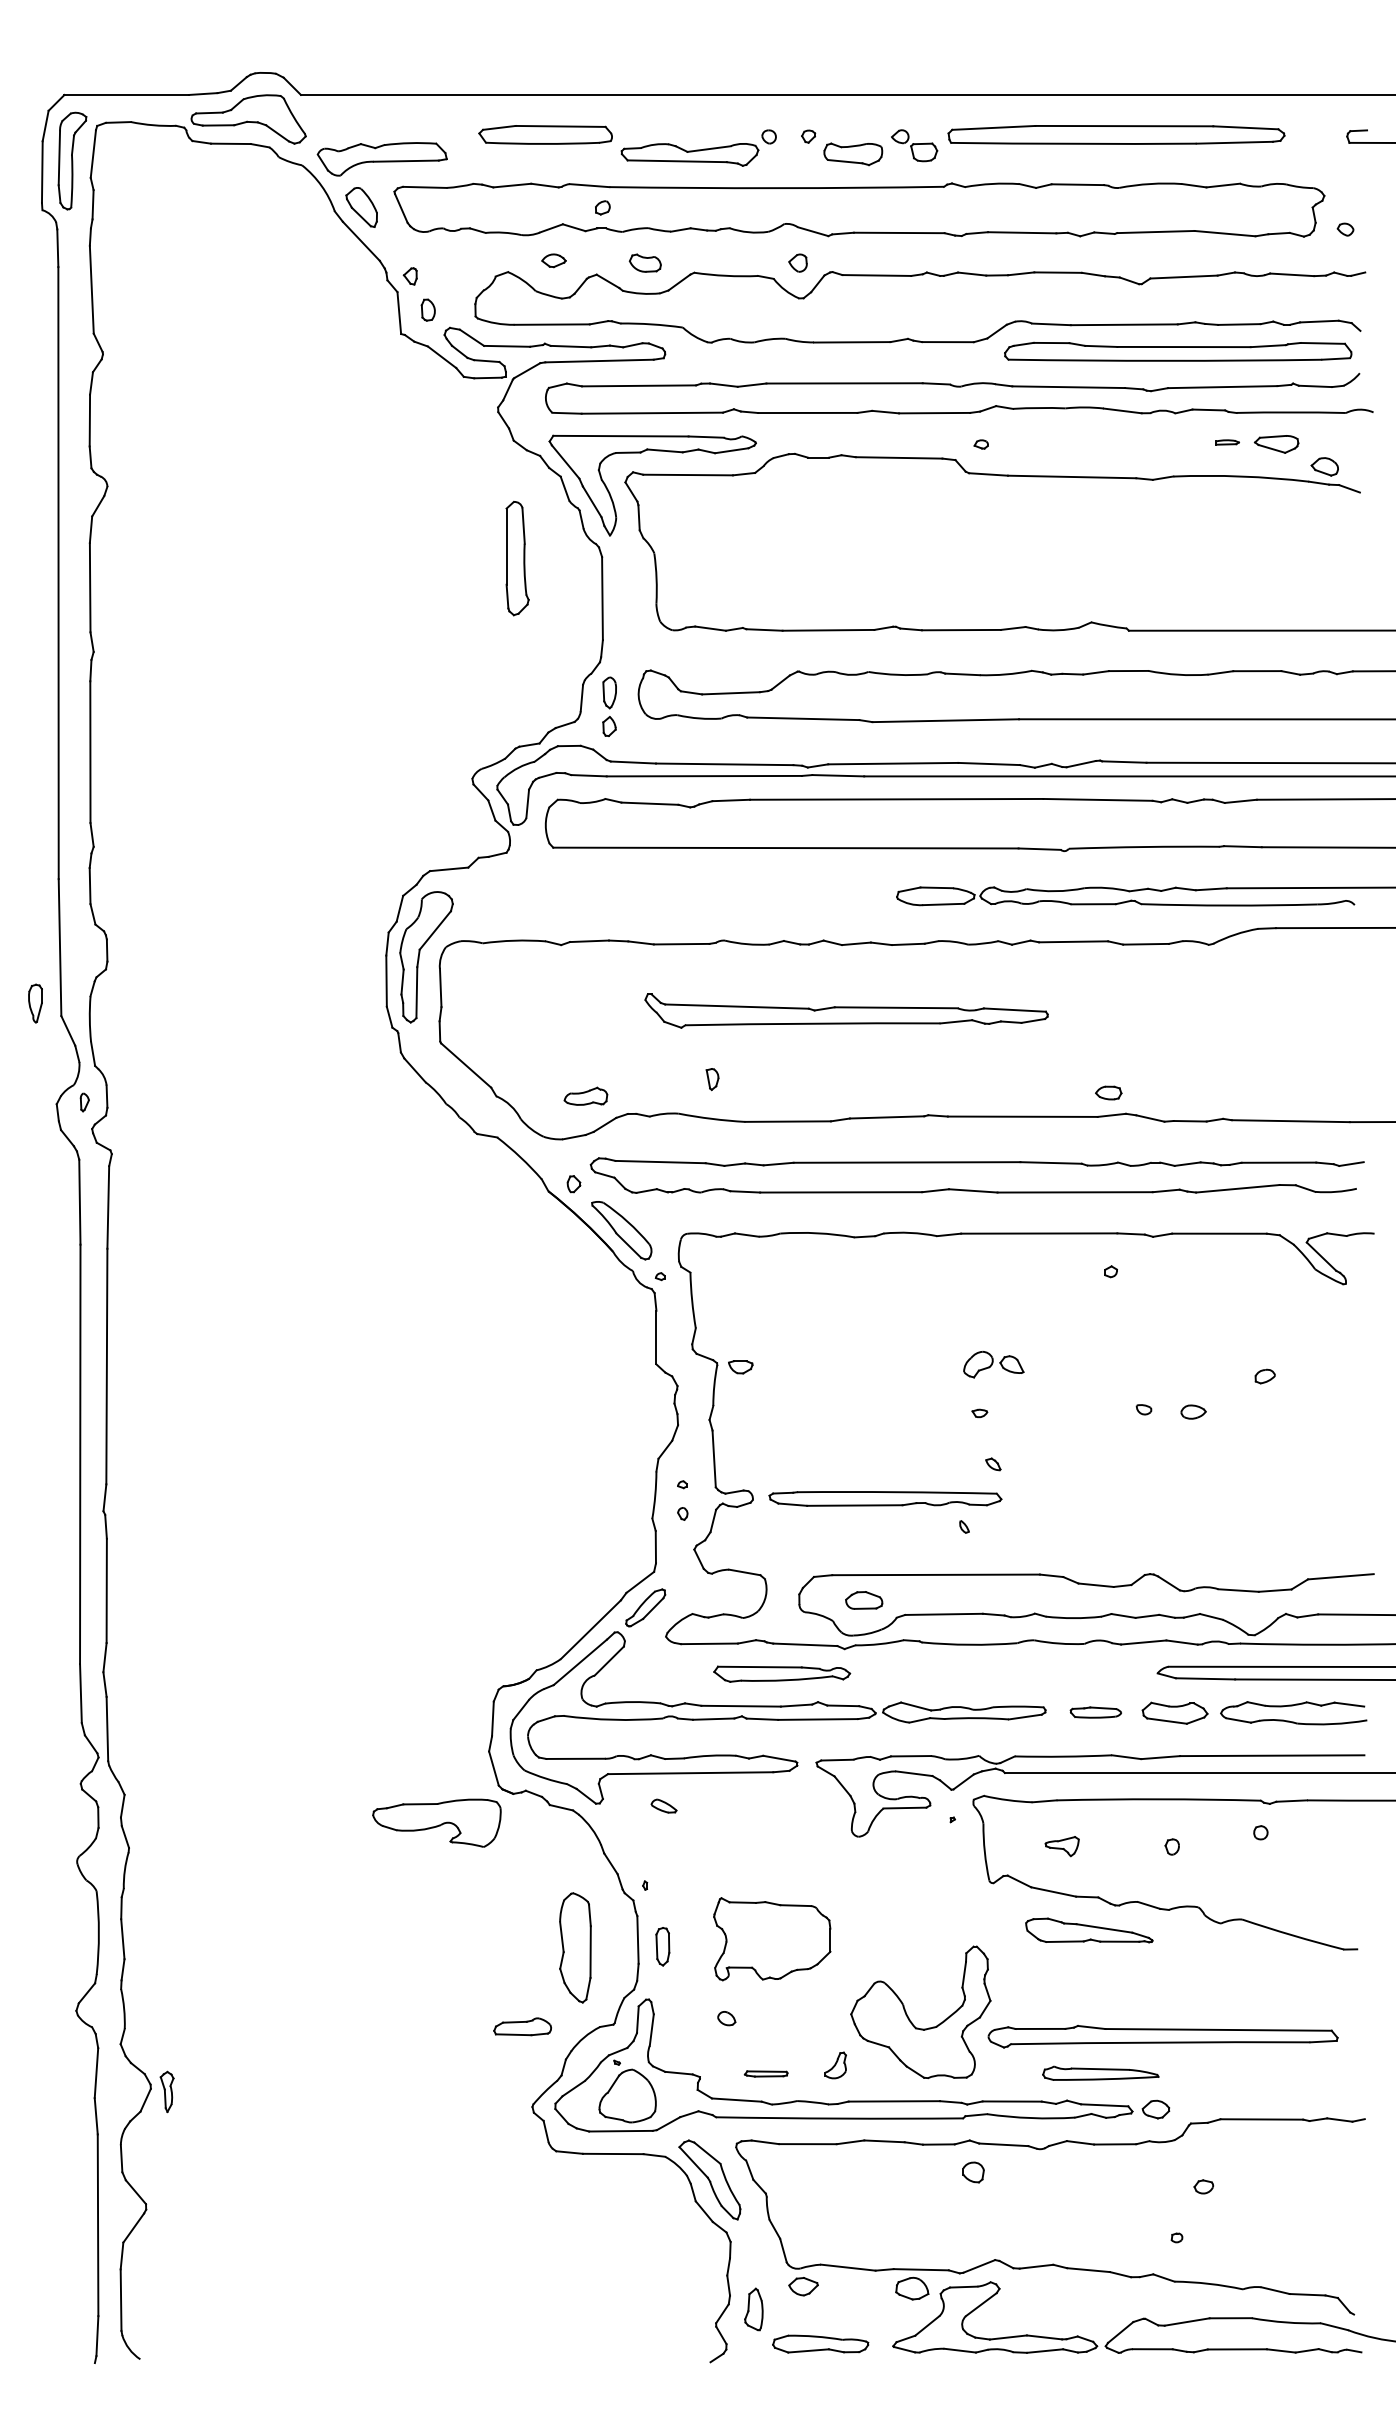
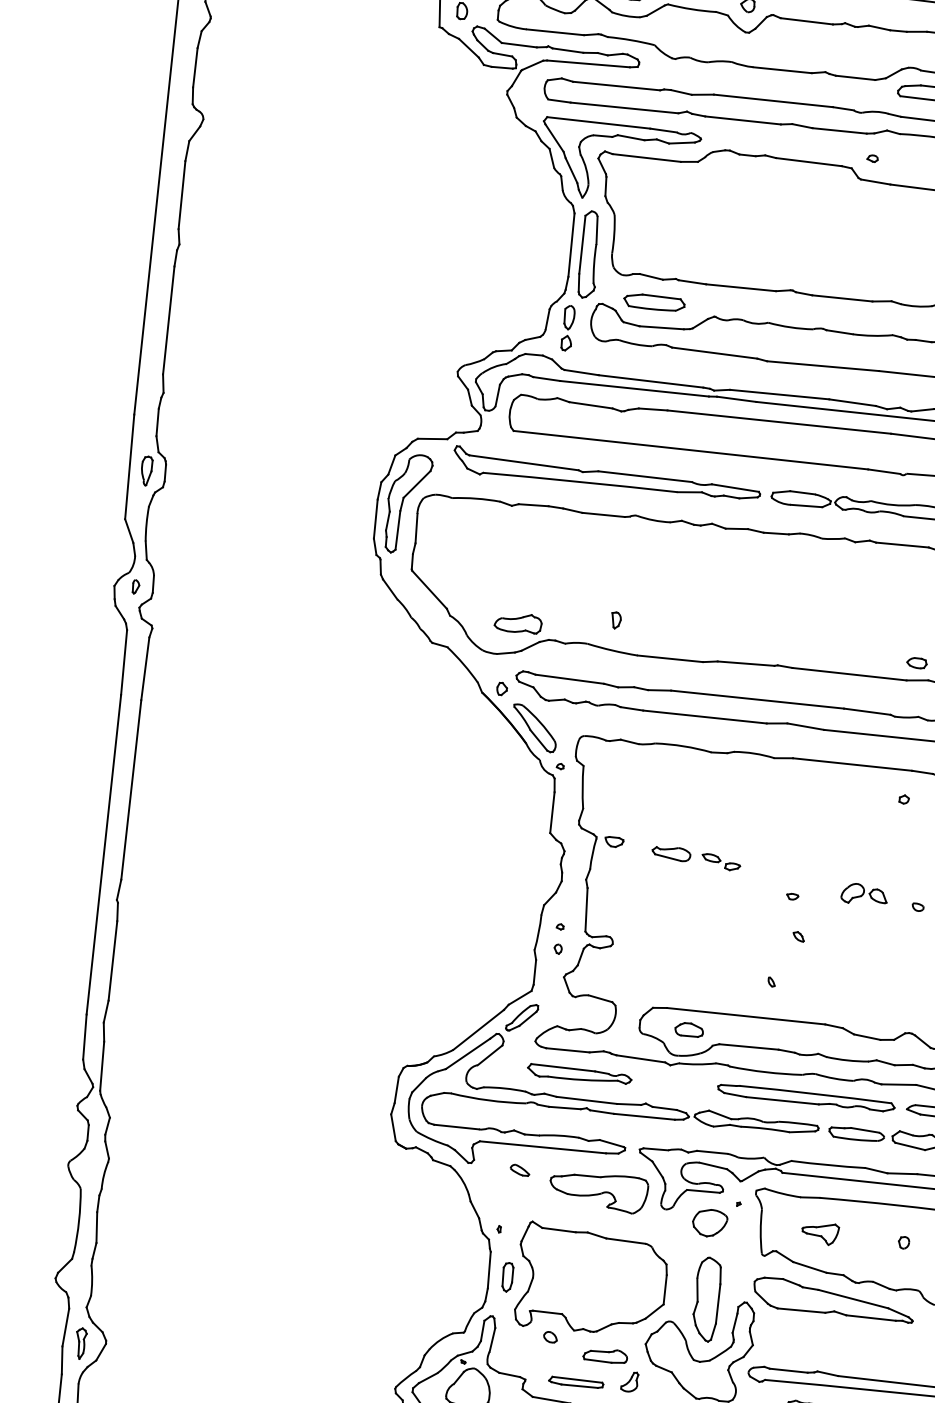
part: (517, 558) -> (589, 254), moved
part: (717, 661) -> (653, 302), added
part: (35, 1003) -> (146, 470), moved
part: (846, 1010) -> (607, 474), moved
part: (585, 1096) -> (517, 623), size x1.43
part: (993, 1364) -> (864, 894), moved
part: (816, 1374) -> (671, 853), added
part: (882, 1378) -> (721, 862), added
part: (885, 1498) -> (806, 1097), moved
part: (782, 1673) -> (579, 1074), moved
part: (1095, 1712) -> (856, 1134), size x1.43
part: (436, 1822) -> (598, 1191), moved
part: (1061, 1846) -> (819, 1233), size x1.43
part: (917, 1848) -> (709, 1223), added
part: (1089, 1930) -> (834, 1299), size x1.67
part: (772, 1938) -> (591, 1279), size x1.67
part: (575, 1947) -> (706, 1299), moved
part: (522, 2026) -> (605, 1355), moved
part: (765, 2073) -> (575, 1382), size x1.67
part: (166, 2091) -> (80, 1343), moved

